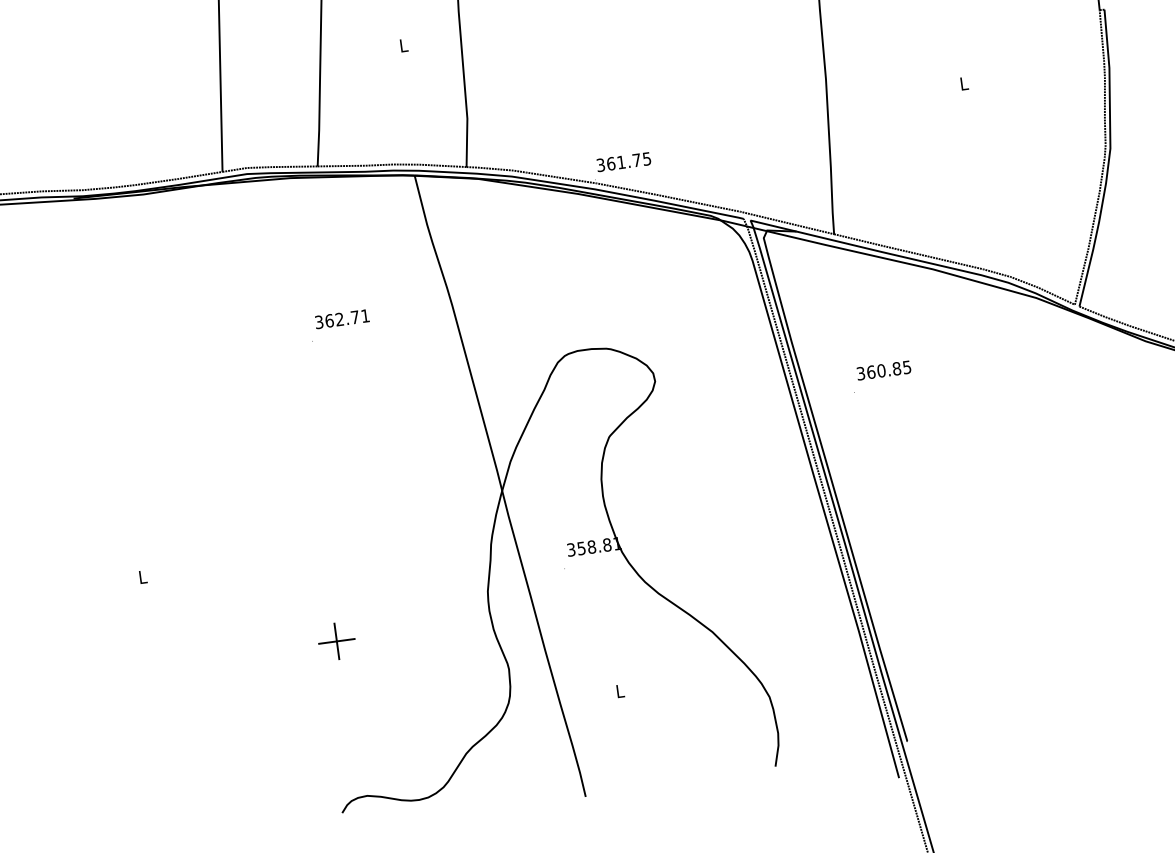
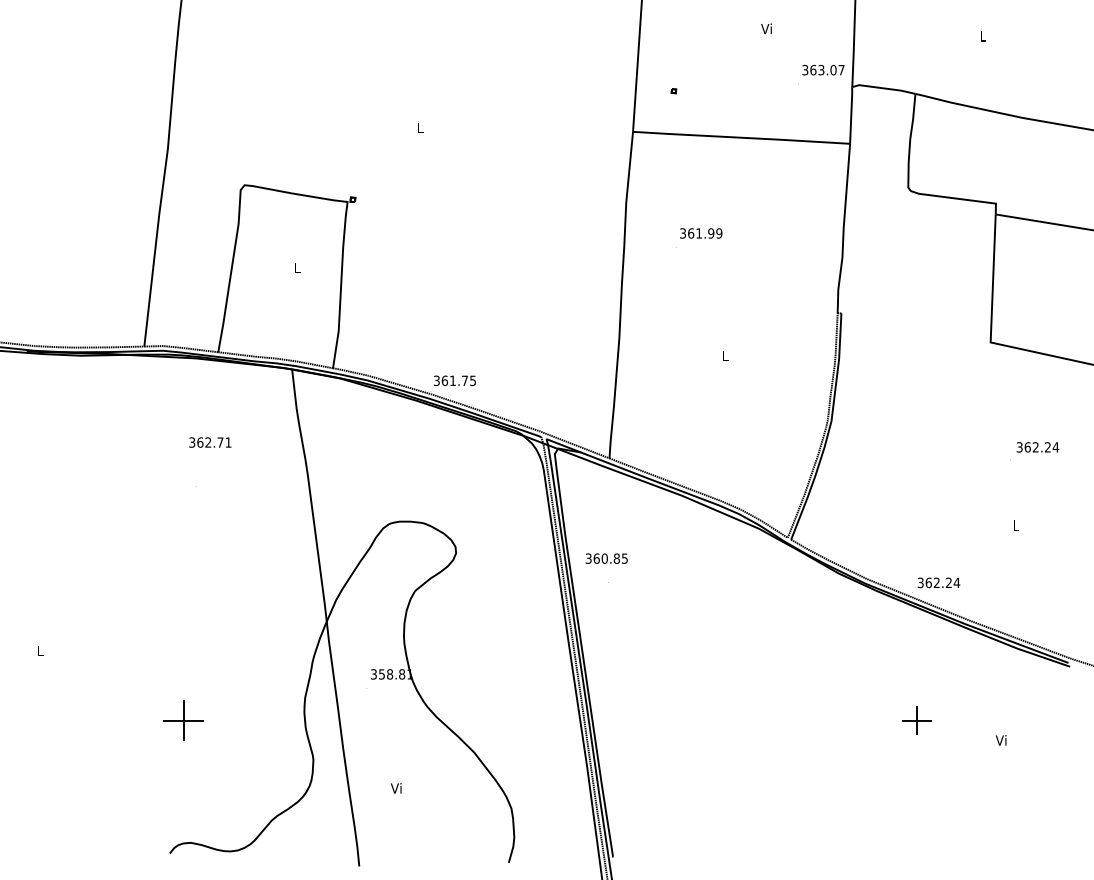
text: (342, 319) -> (210, 442), moved
text: (883, 370) -> (606, 558), moved
part: (336, 641) -> (183, 720), size x1.4
text: (618, 691) -> (395, 788), L -> Vi

